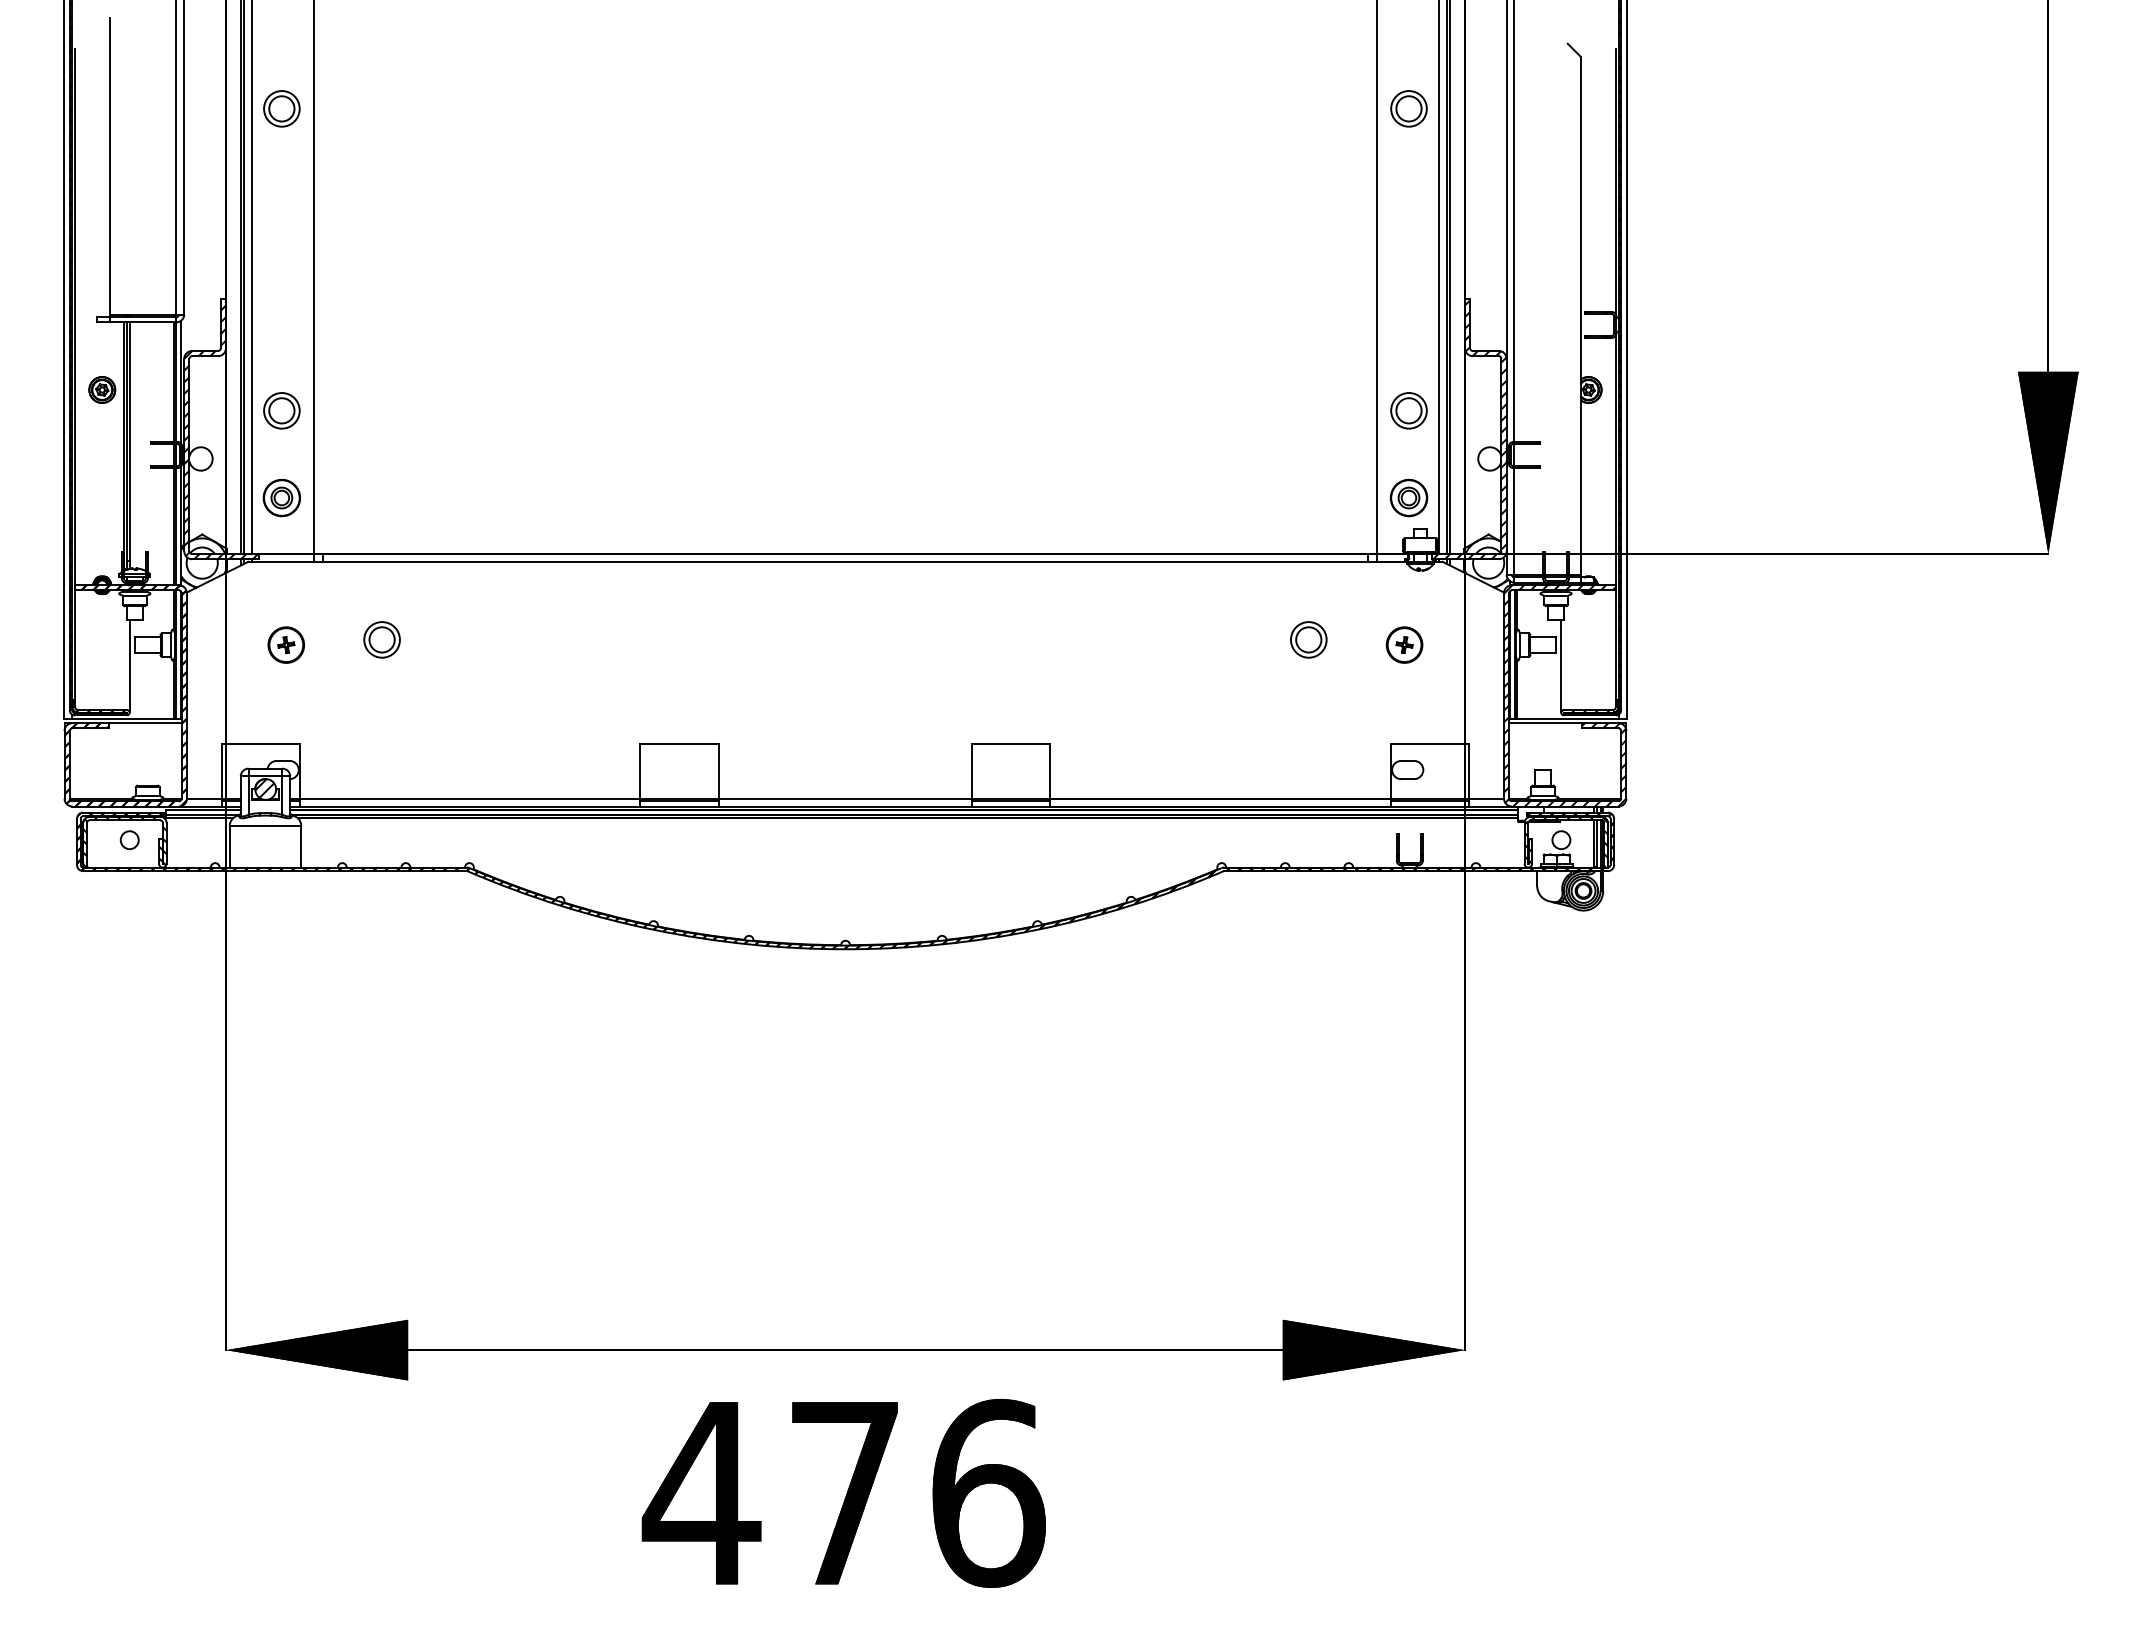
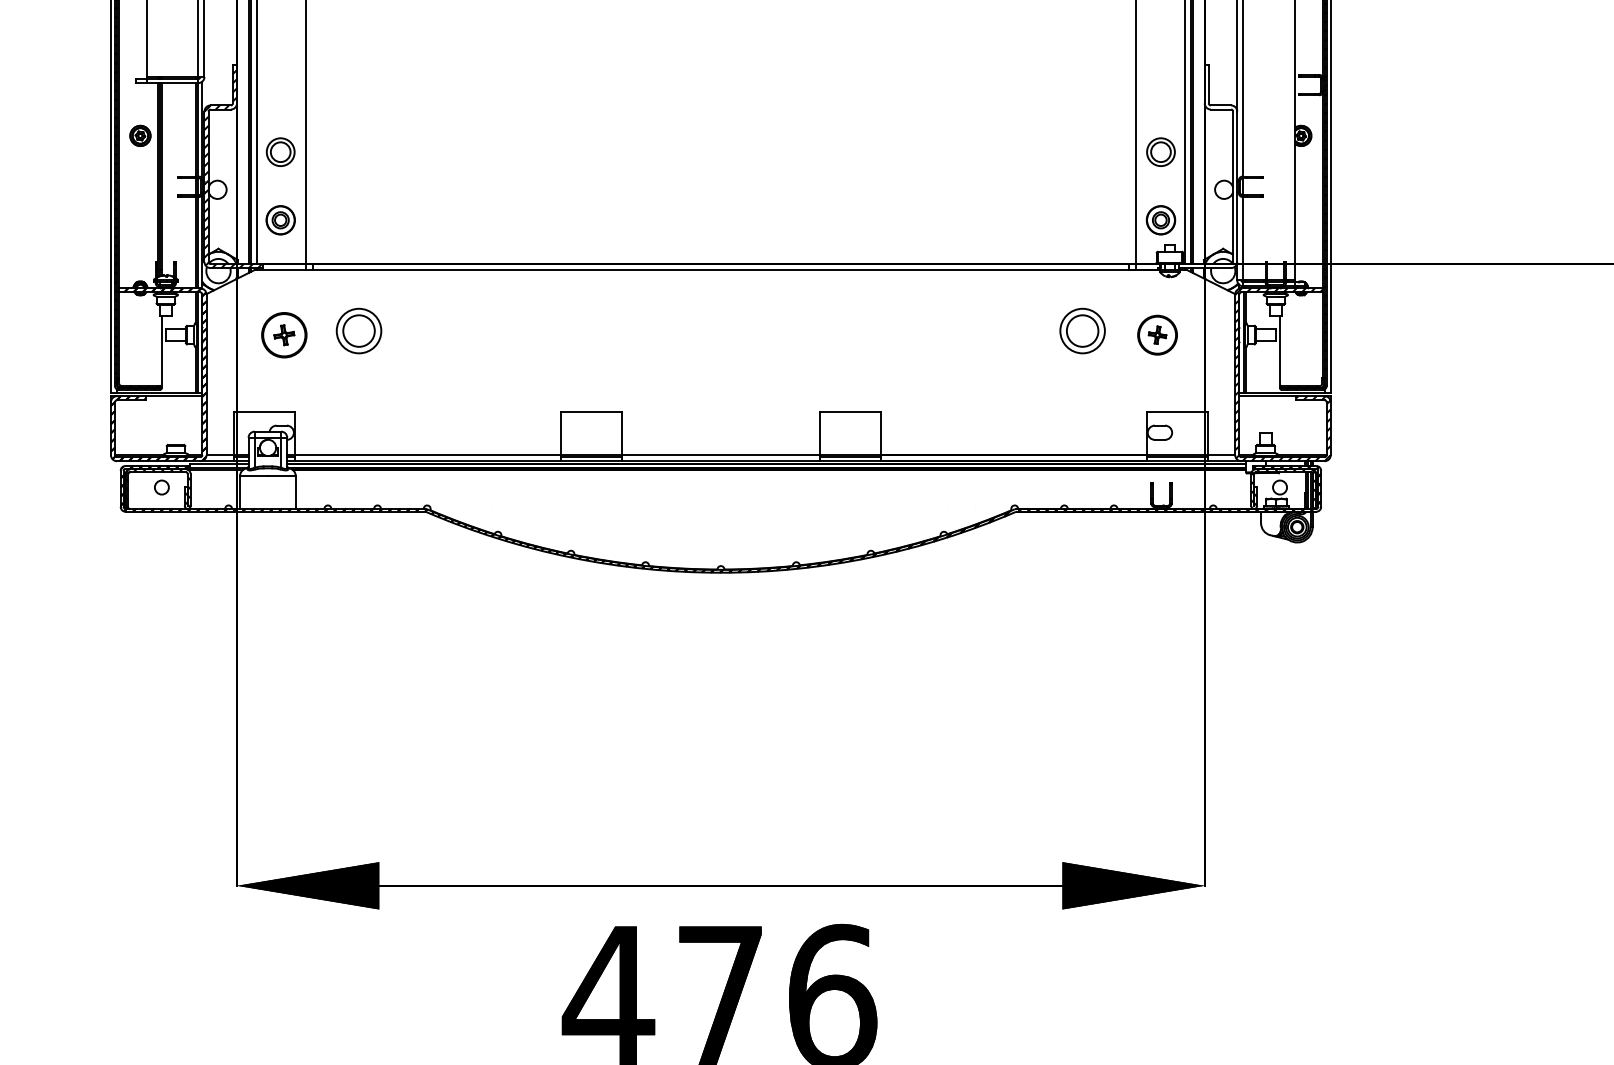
hatch: (1469, 429) -> (1208, 166), removed
part: (381, 639) -> (358, 330), size x1.6
part: (1308, 639) -> (1082, 330), size x1.6
part: (285, 644) -> (283, 334), size x1.6
part: (1404, 644) -> (1157, 334), size x1.4
hatch: (264, 788) -> (267, 447), removed

